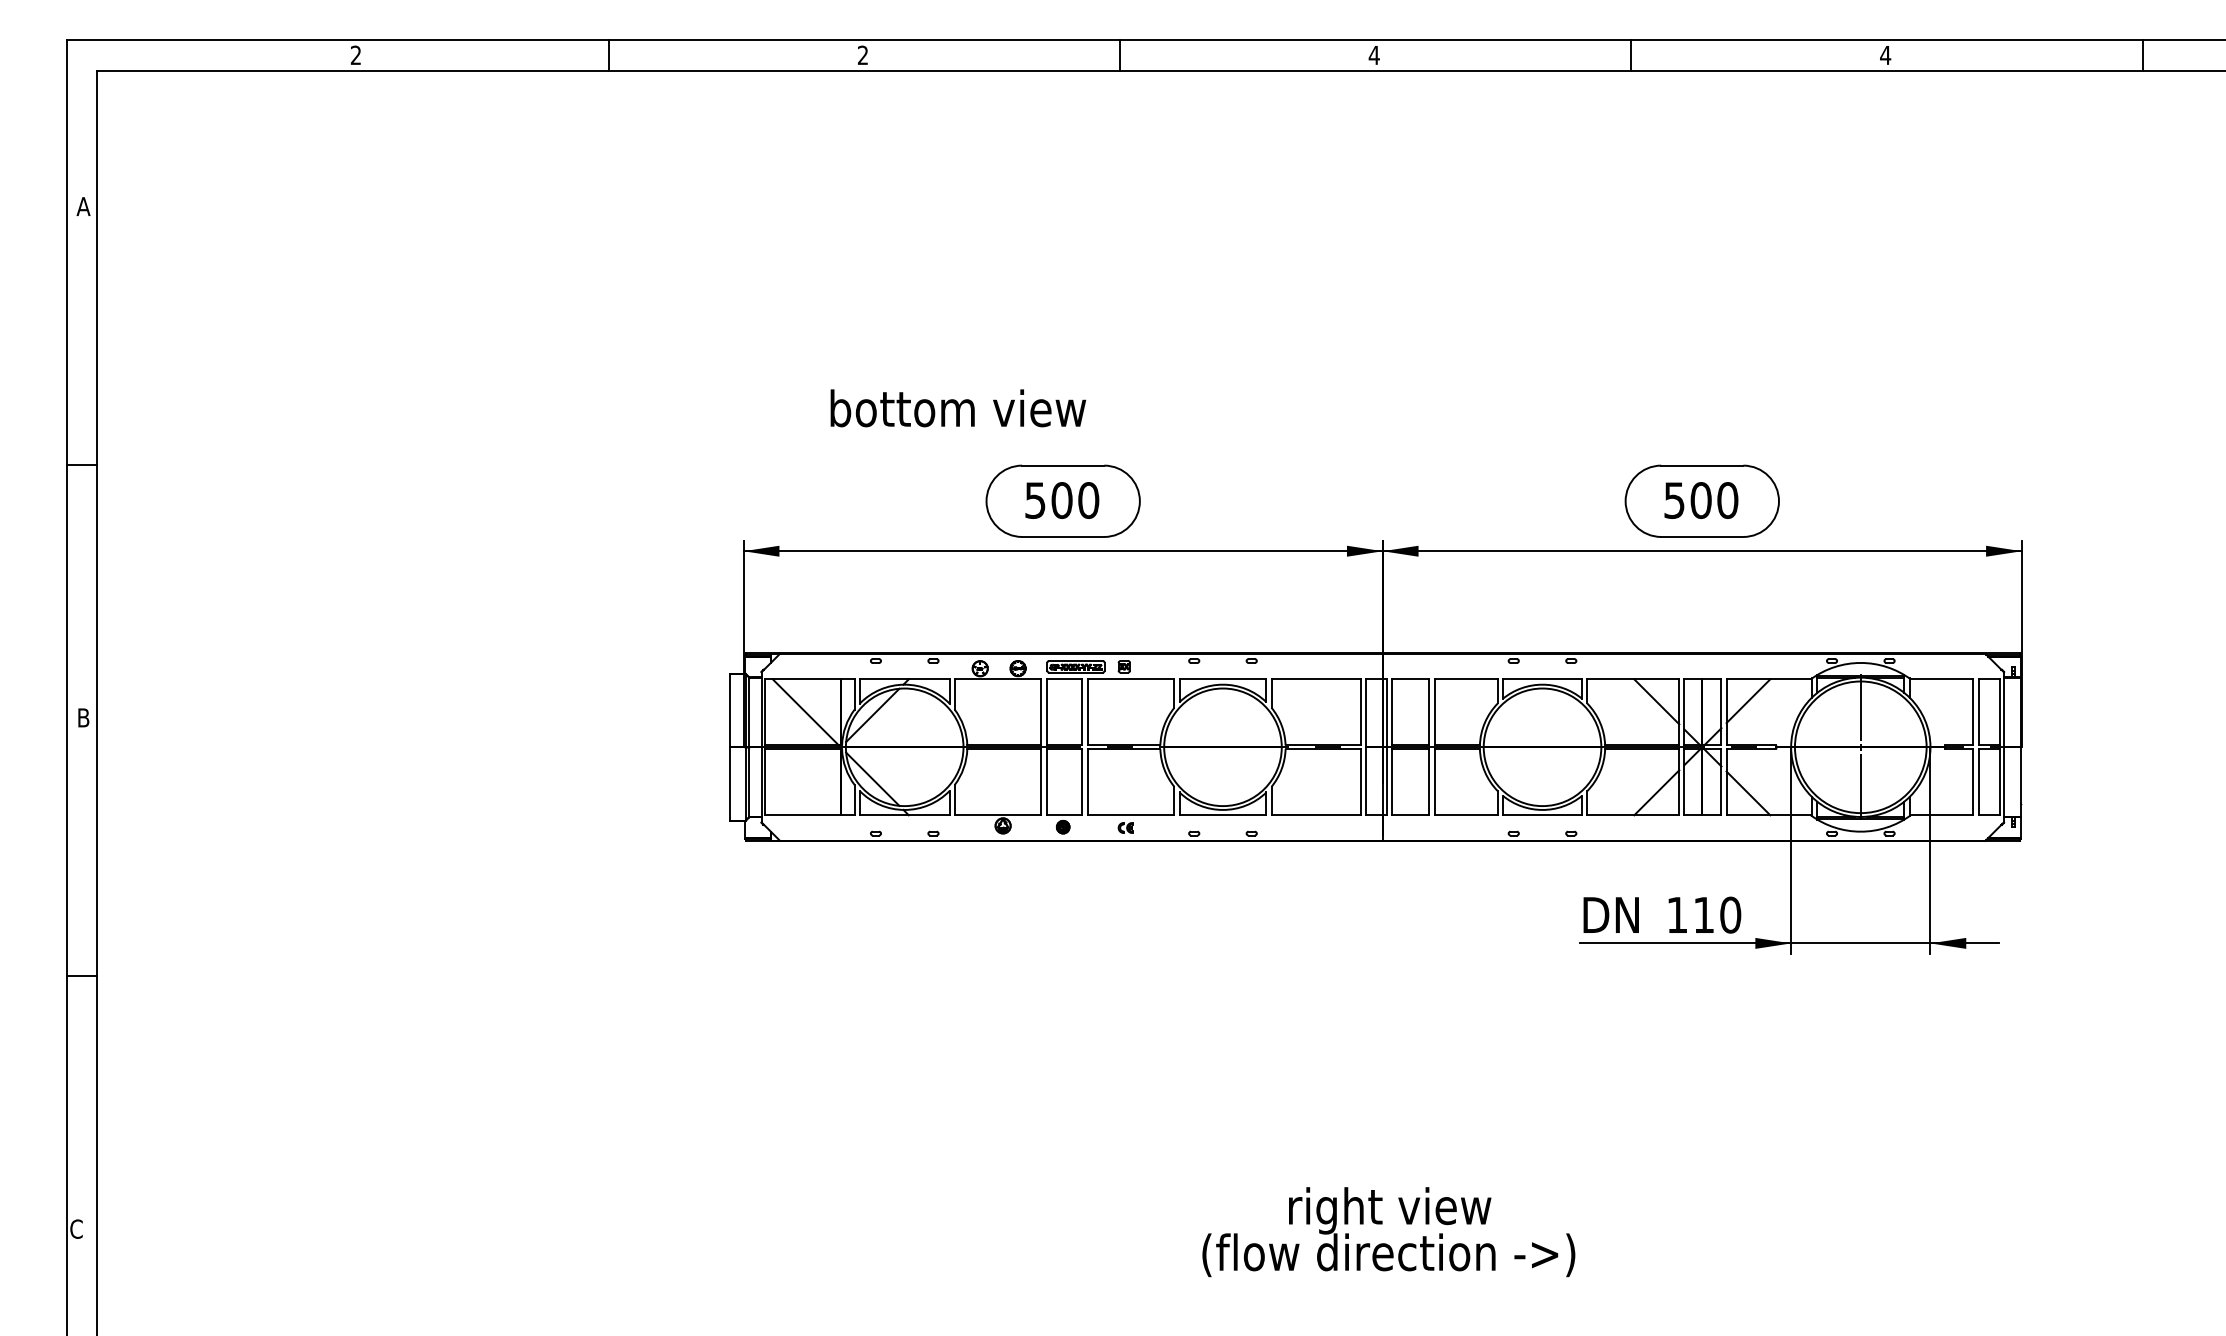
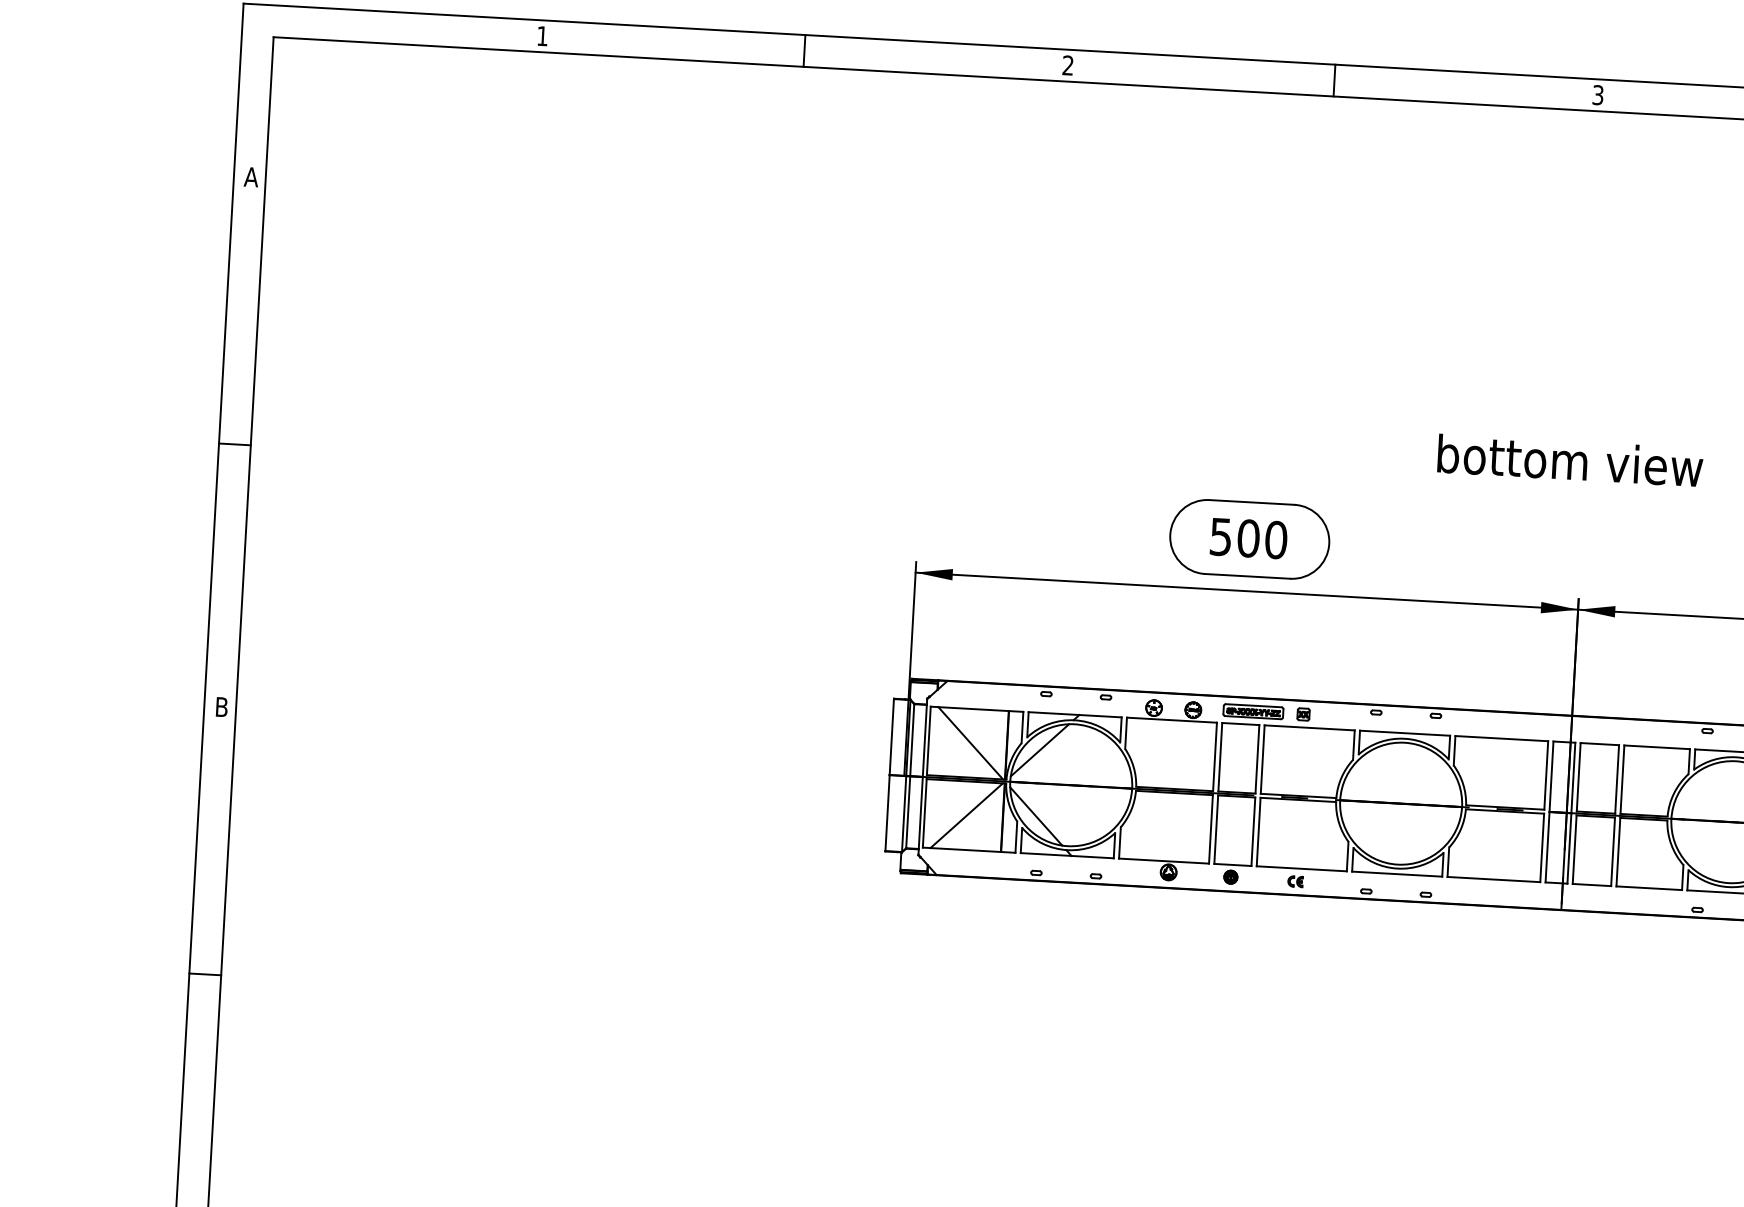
text: (355, 54) -> (542, 35), 2 -> 1
text: (1373, 55) -> (1597, 95), 4 -> 3
text: (958, 408) -> (1570, 460), moved
line: (805, 782) -> (966, 815), added

